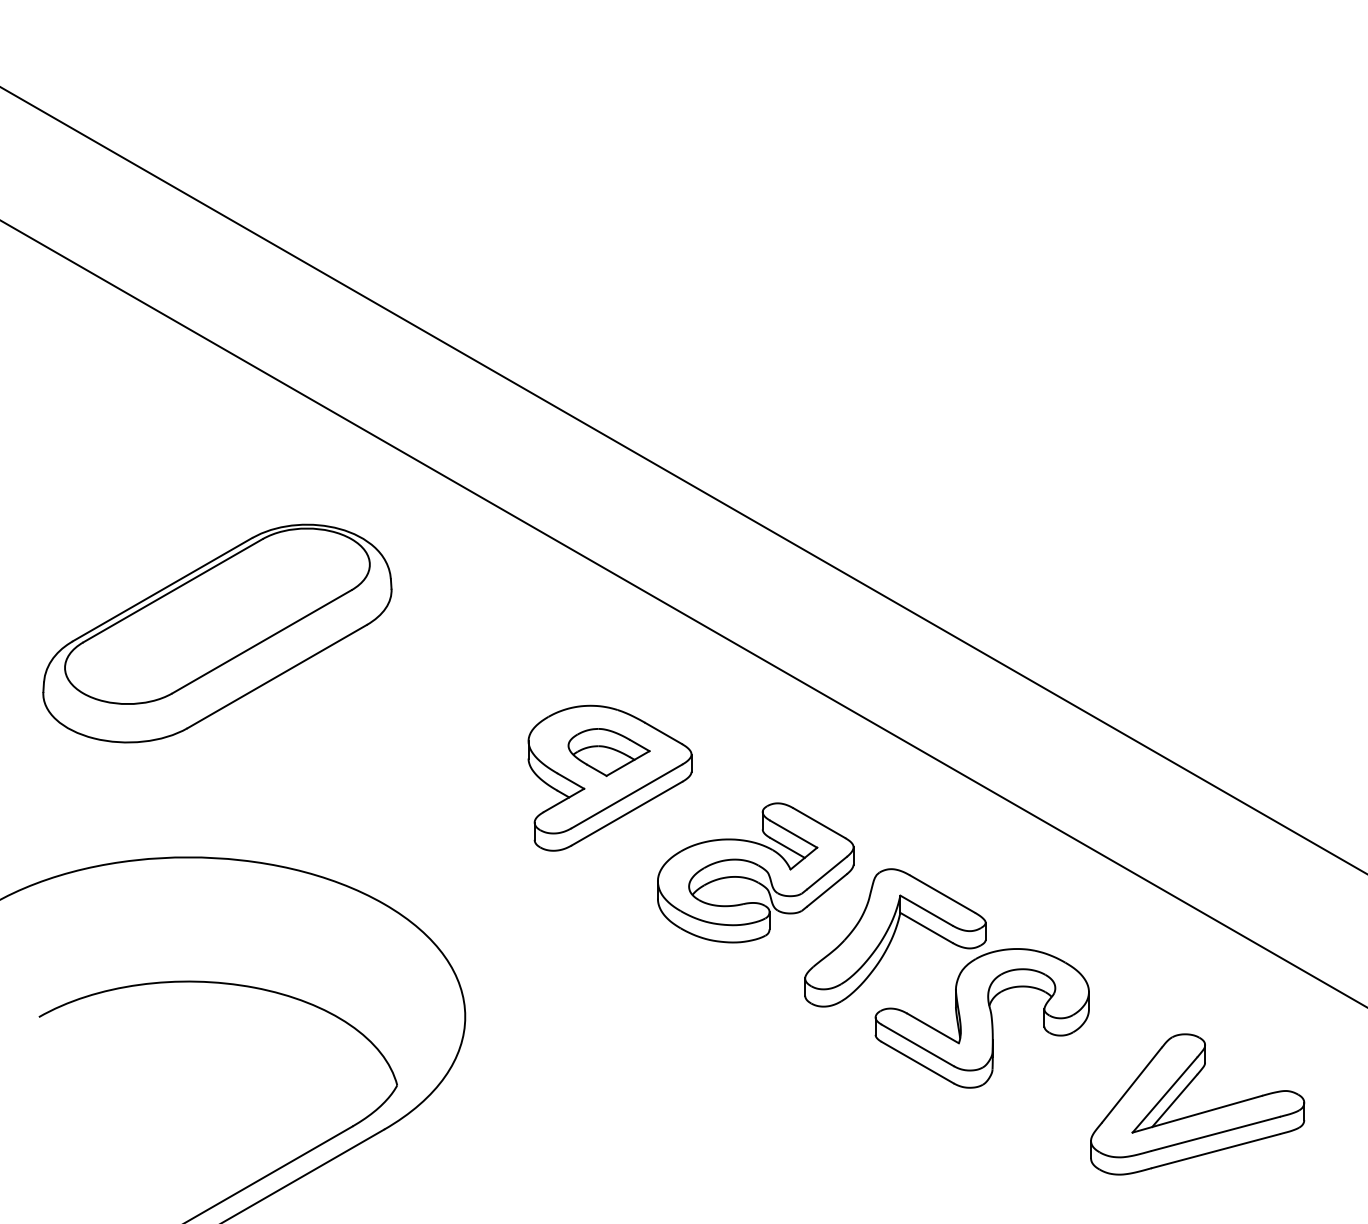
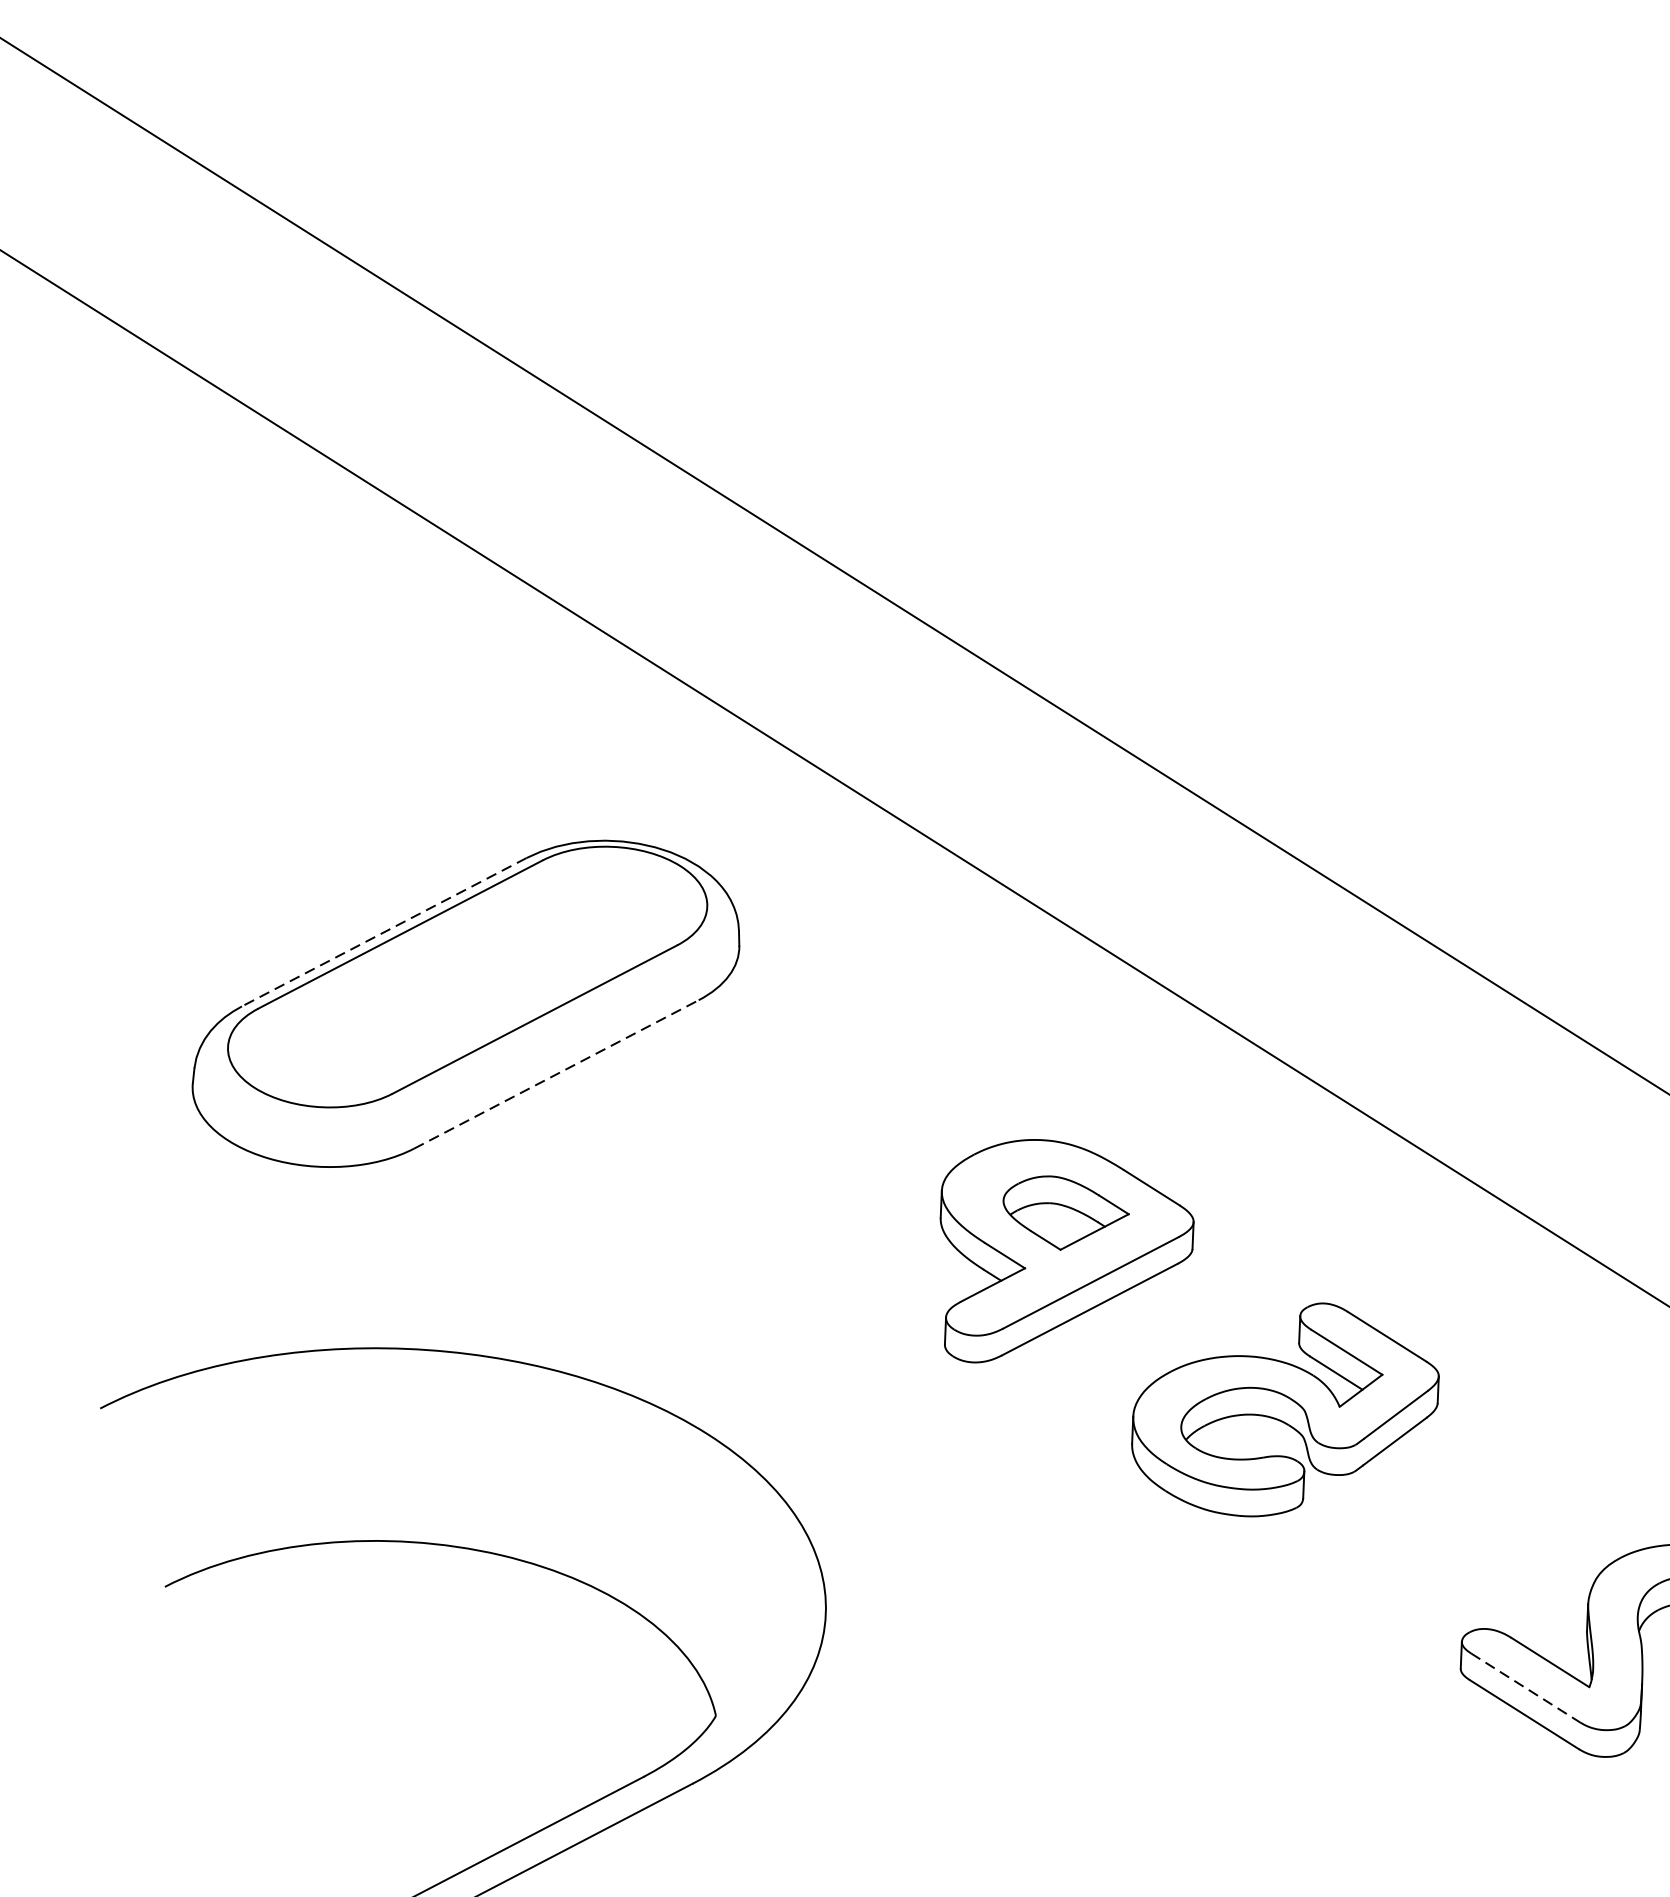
line: (162, 589) -> (384, 931), solid -> dashed
line: (277, 676) -> (556, 1074), solid -> dashed
part: (895, 937) -> (1497, 1519), removed
line: (917, 1045) -> (1525, 1687), solid -> dashed

